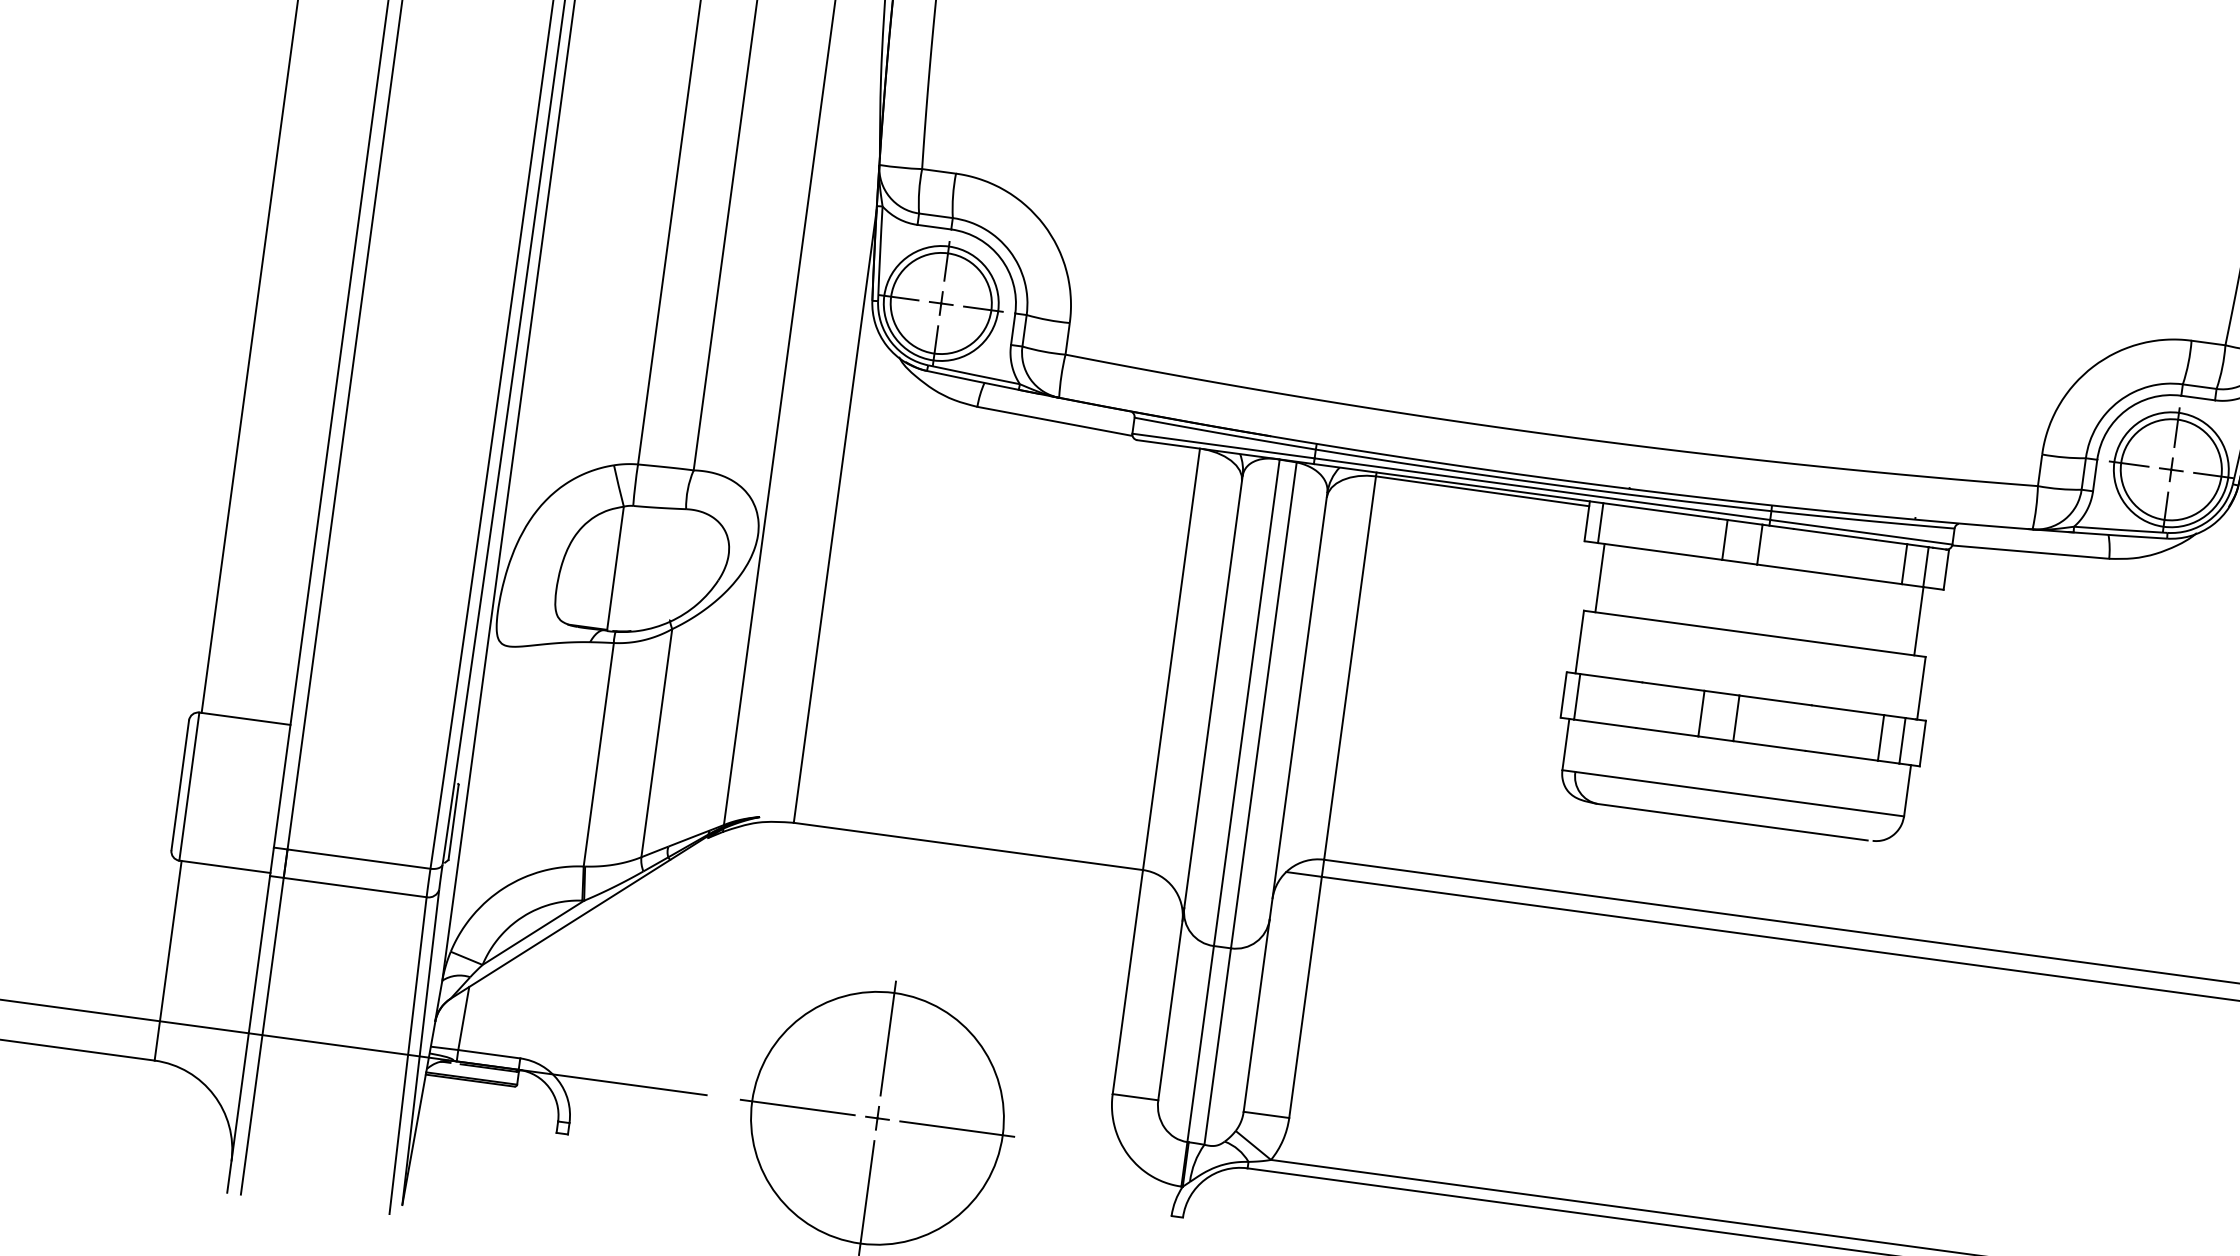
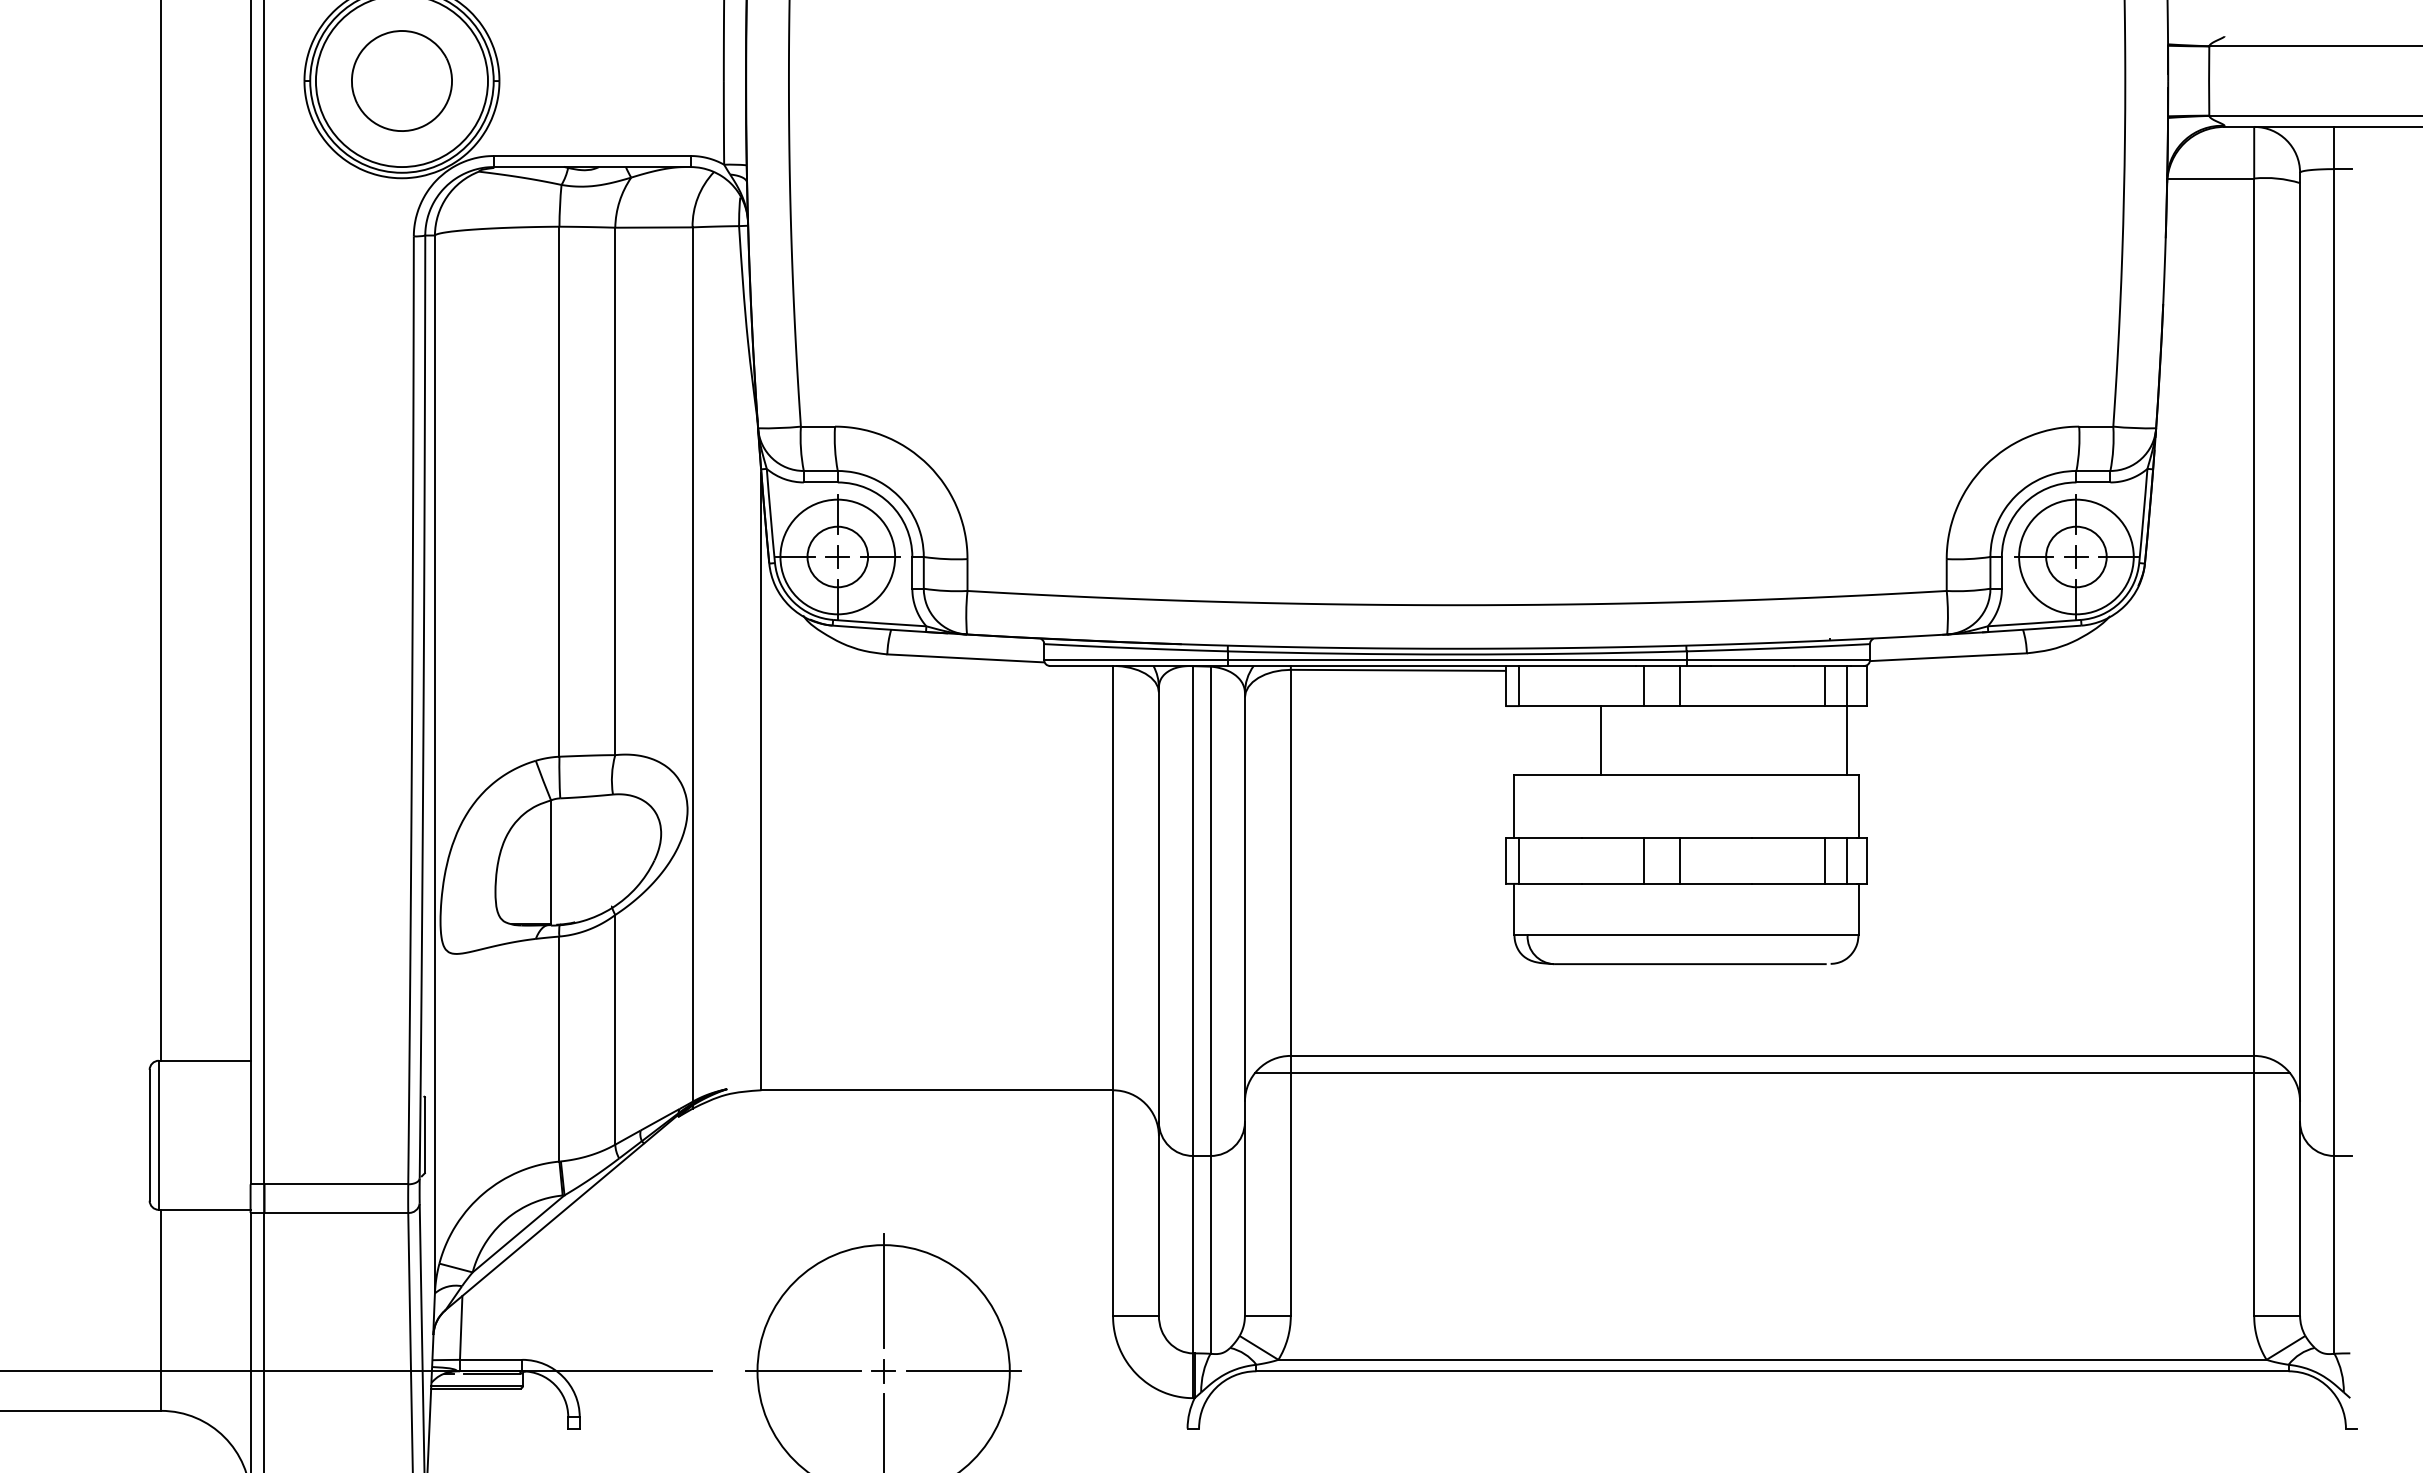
circle: (941, 302) -> (837, 556), size x0.6
circle: (2170, 469) -> (2075, 556), size x0.6
line: (1599, 578) -> (1600, 740), moved

